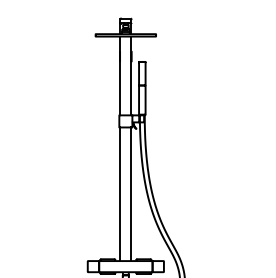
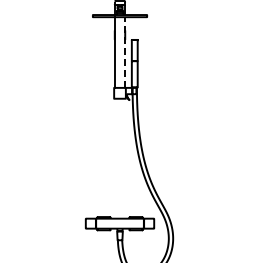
line: (131, 75) -> (125, 52), solid -> dashed
line: (120, 194) -> (115, 158), removed
line: (131, 194) -> (125, 158), removed

